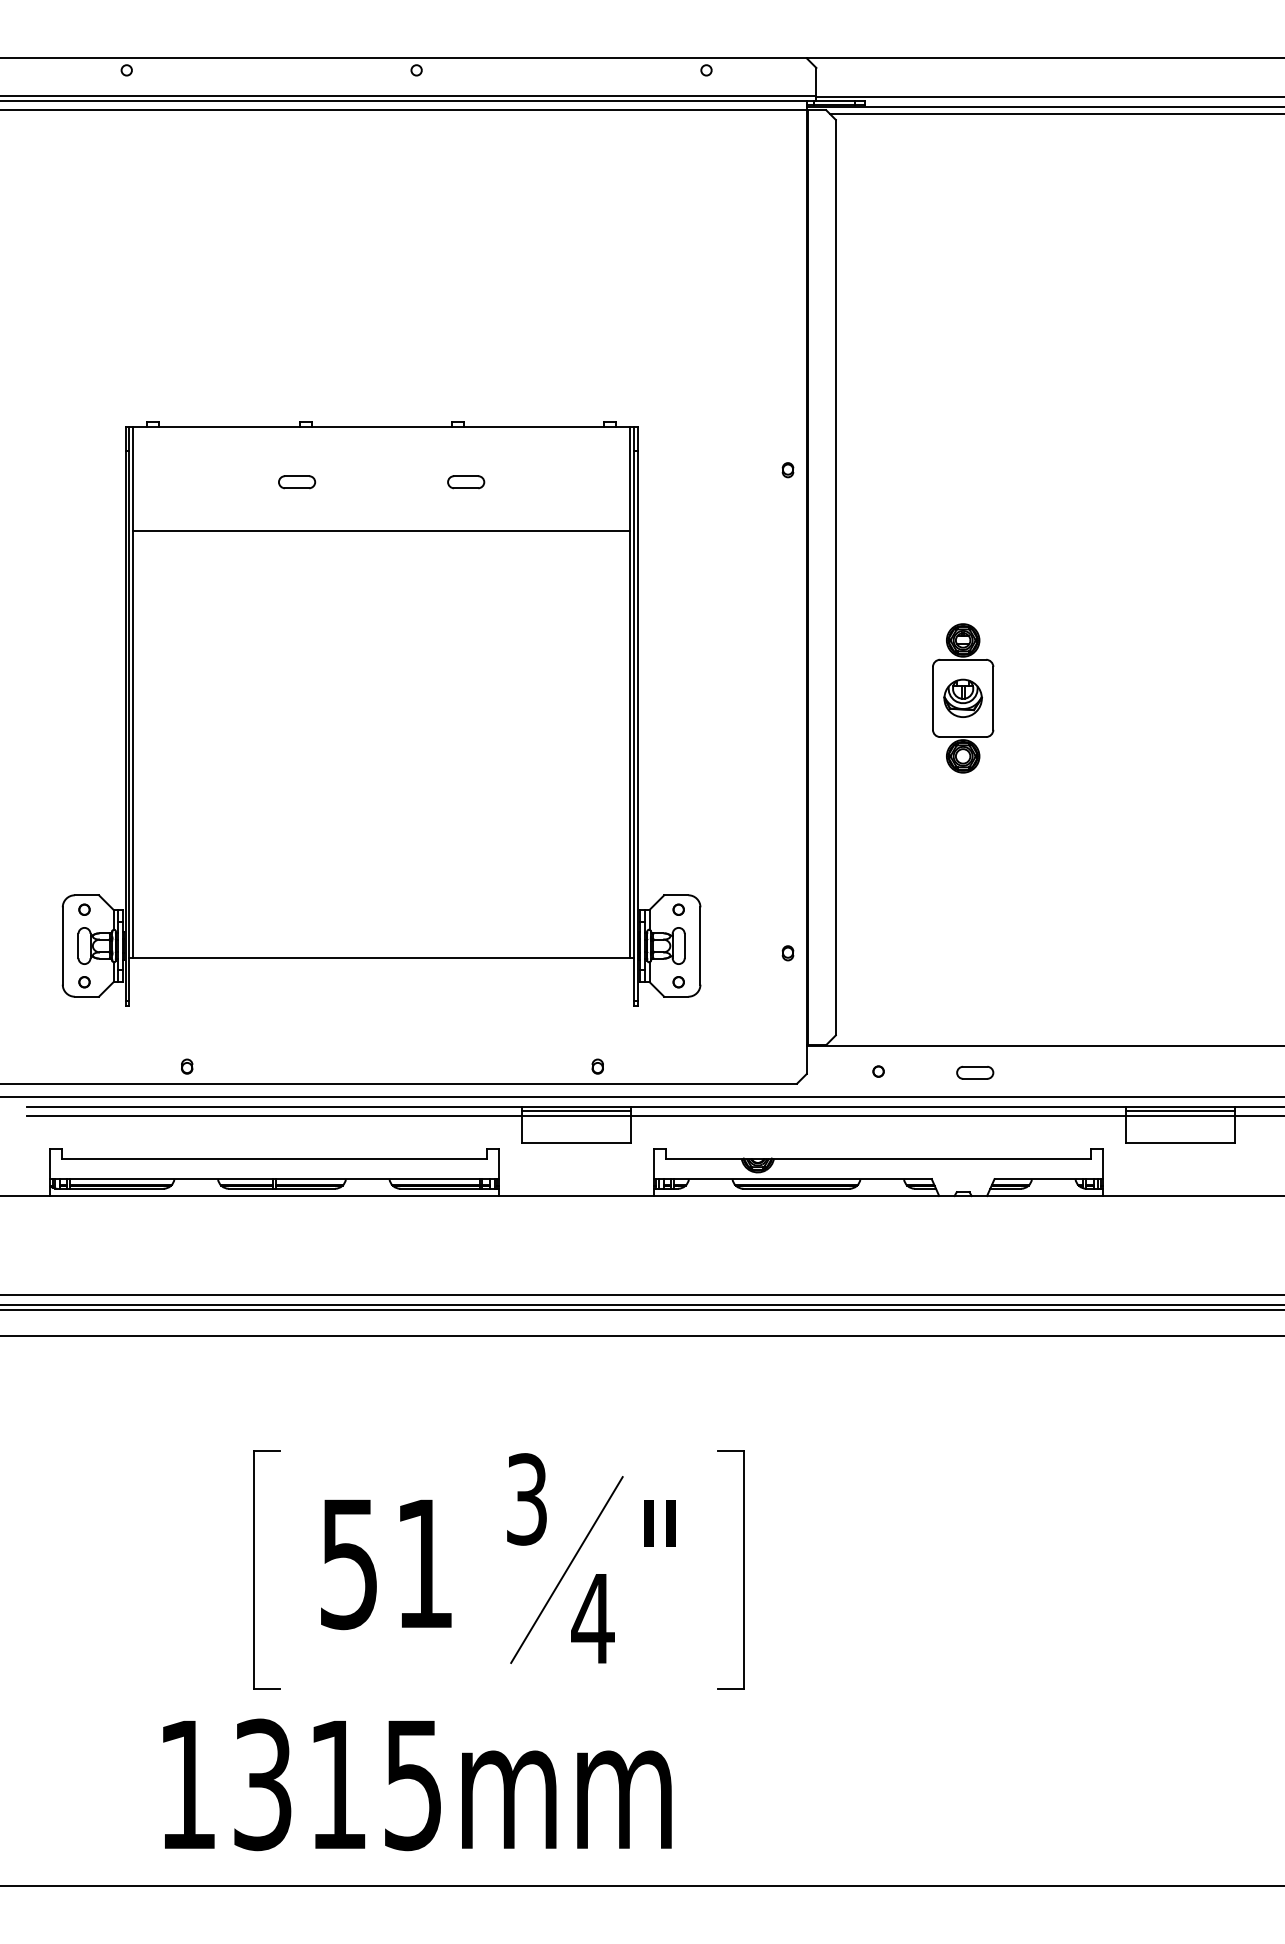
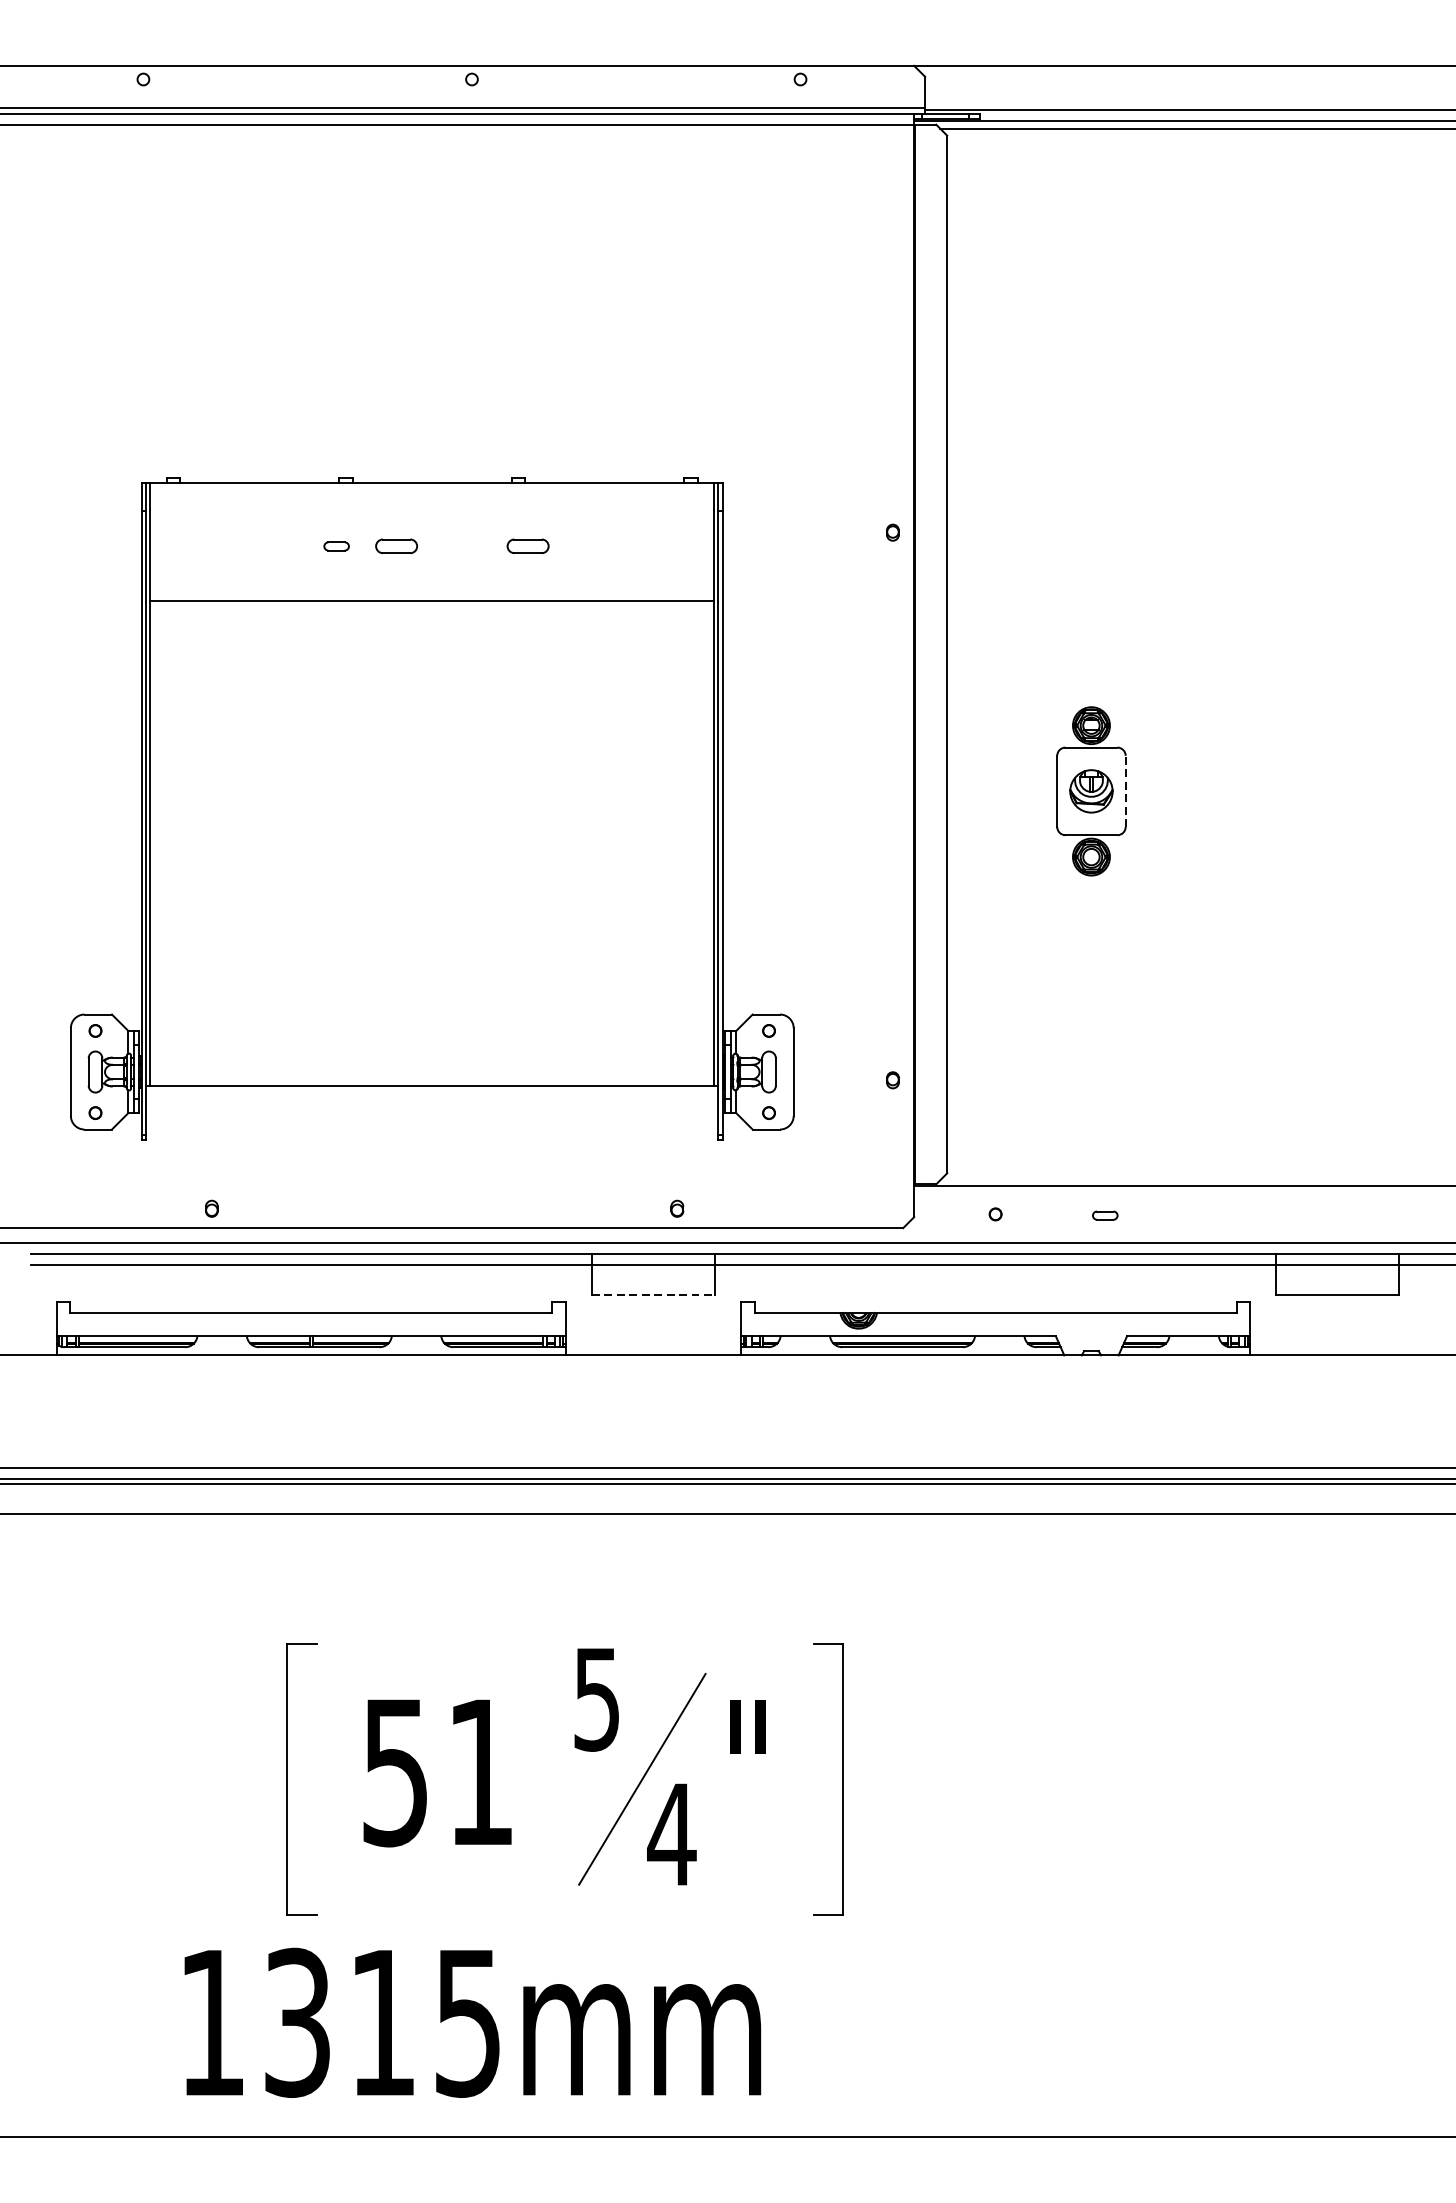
part: (297, 482) -> (336, 546), size x0.6
part: (350, 482) -> (397, 546), added
line: (993, 697) -> (1125, 790), solid -> dashed
part: (975, 1072) -> (1105, 1215), size x0.6
line: (576, 1111) -> (653, 1259), removed
line: (1180, 1111) -> (1337, 1259), removed
line: (577, 1142) -> (654, 1294), solid -> dashed
text: (526, 1499) -> (596, 1699), 3 -> 5

